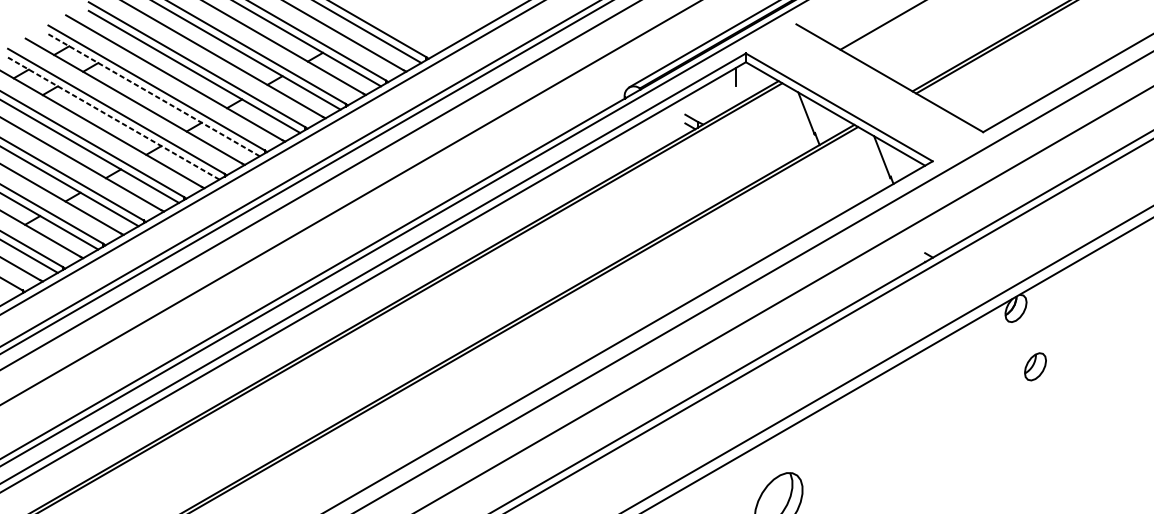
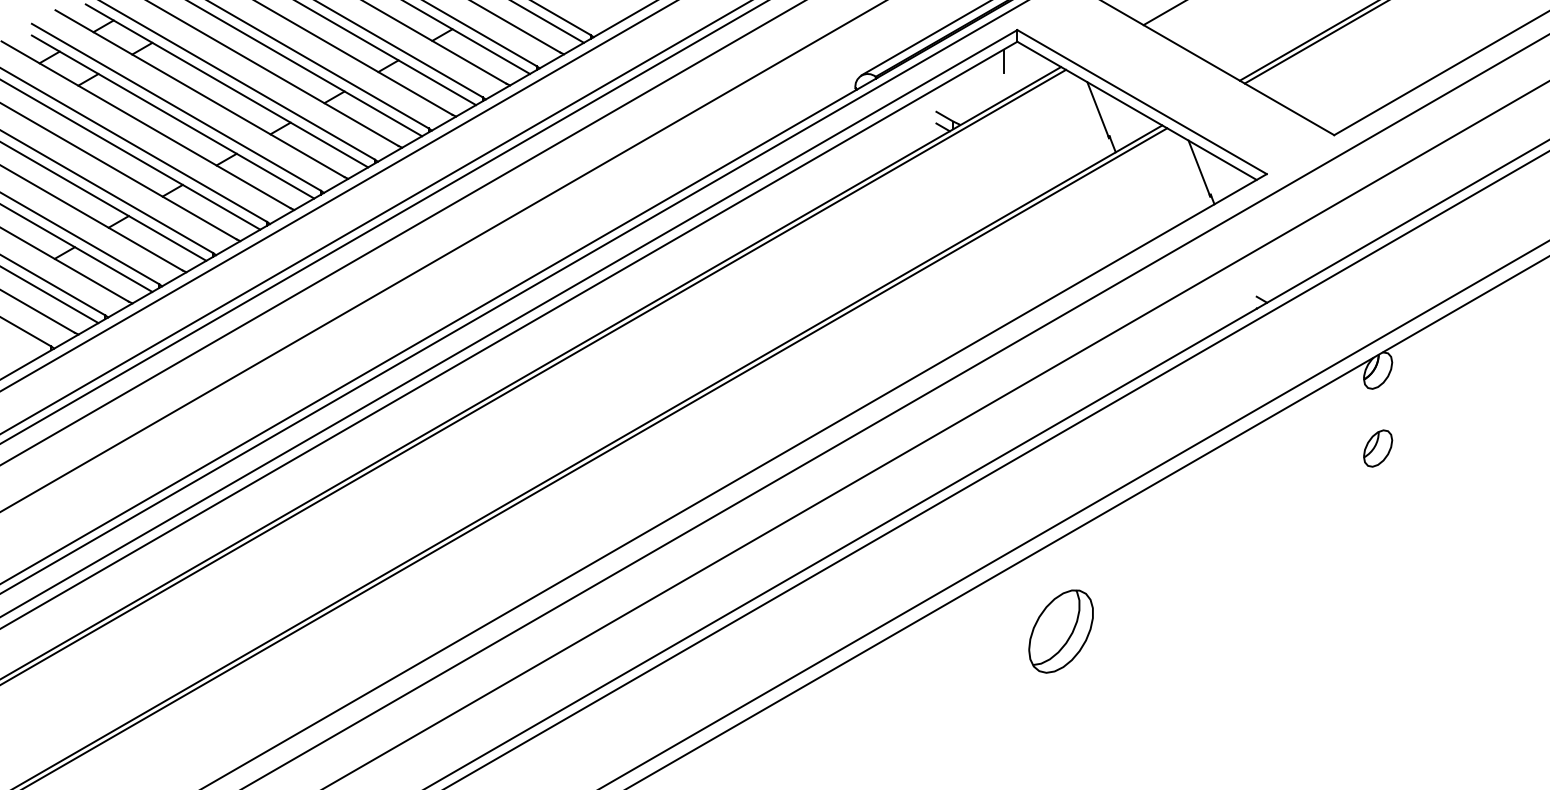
line: (154, 95) -> (227, 86), dashed -> solid
line: (114, 118) -> (173, 117), dashed -> solid
part: (1035, 366) -> (1378, 448), moved

